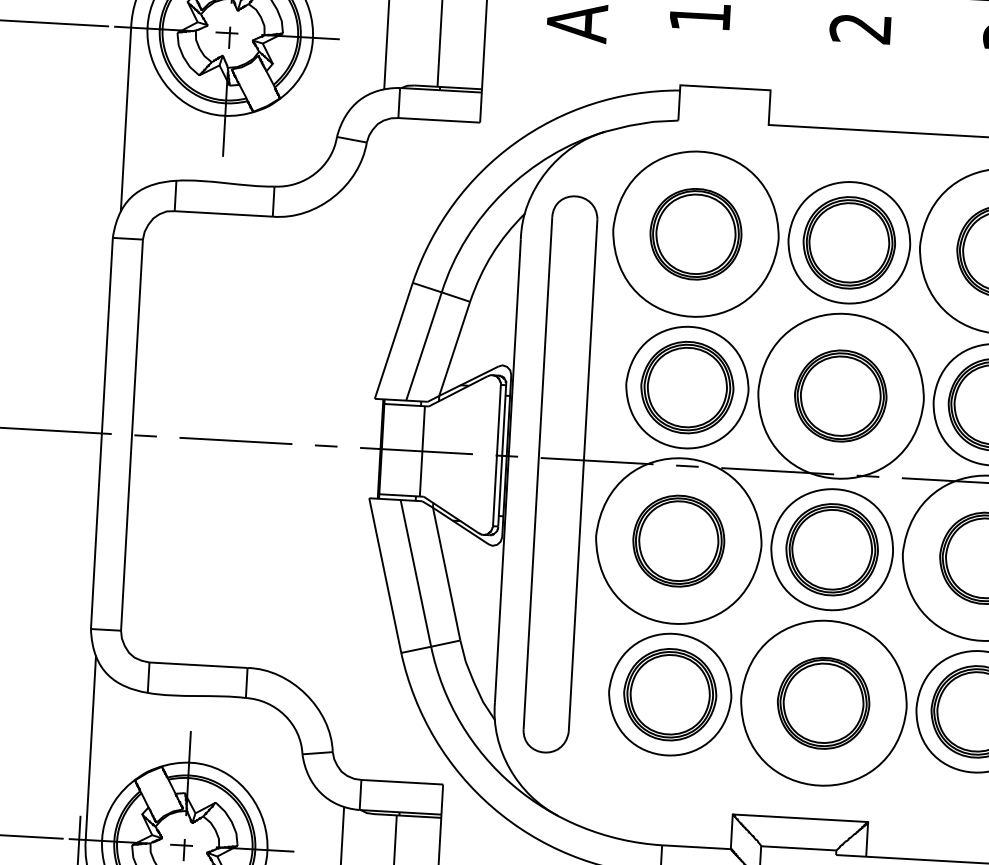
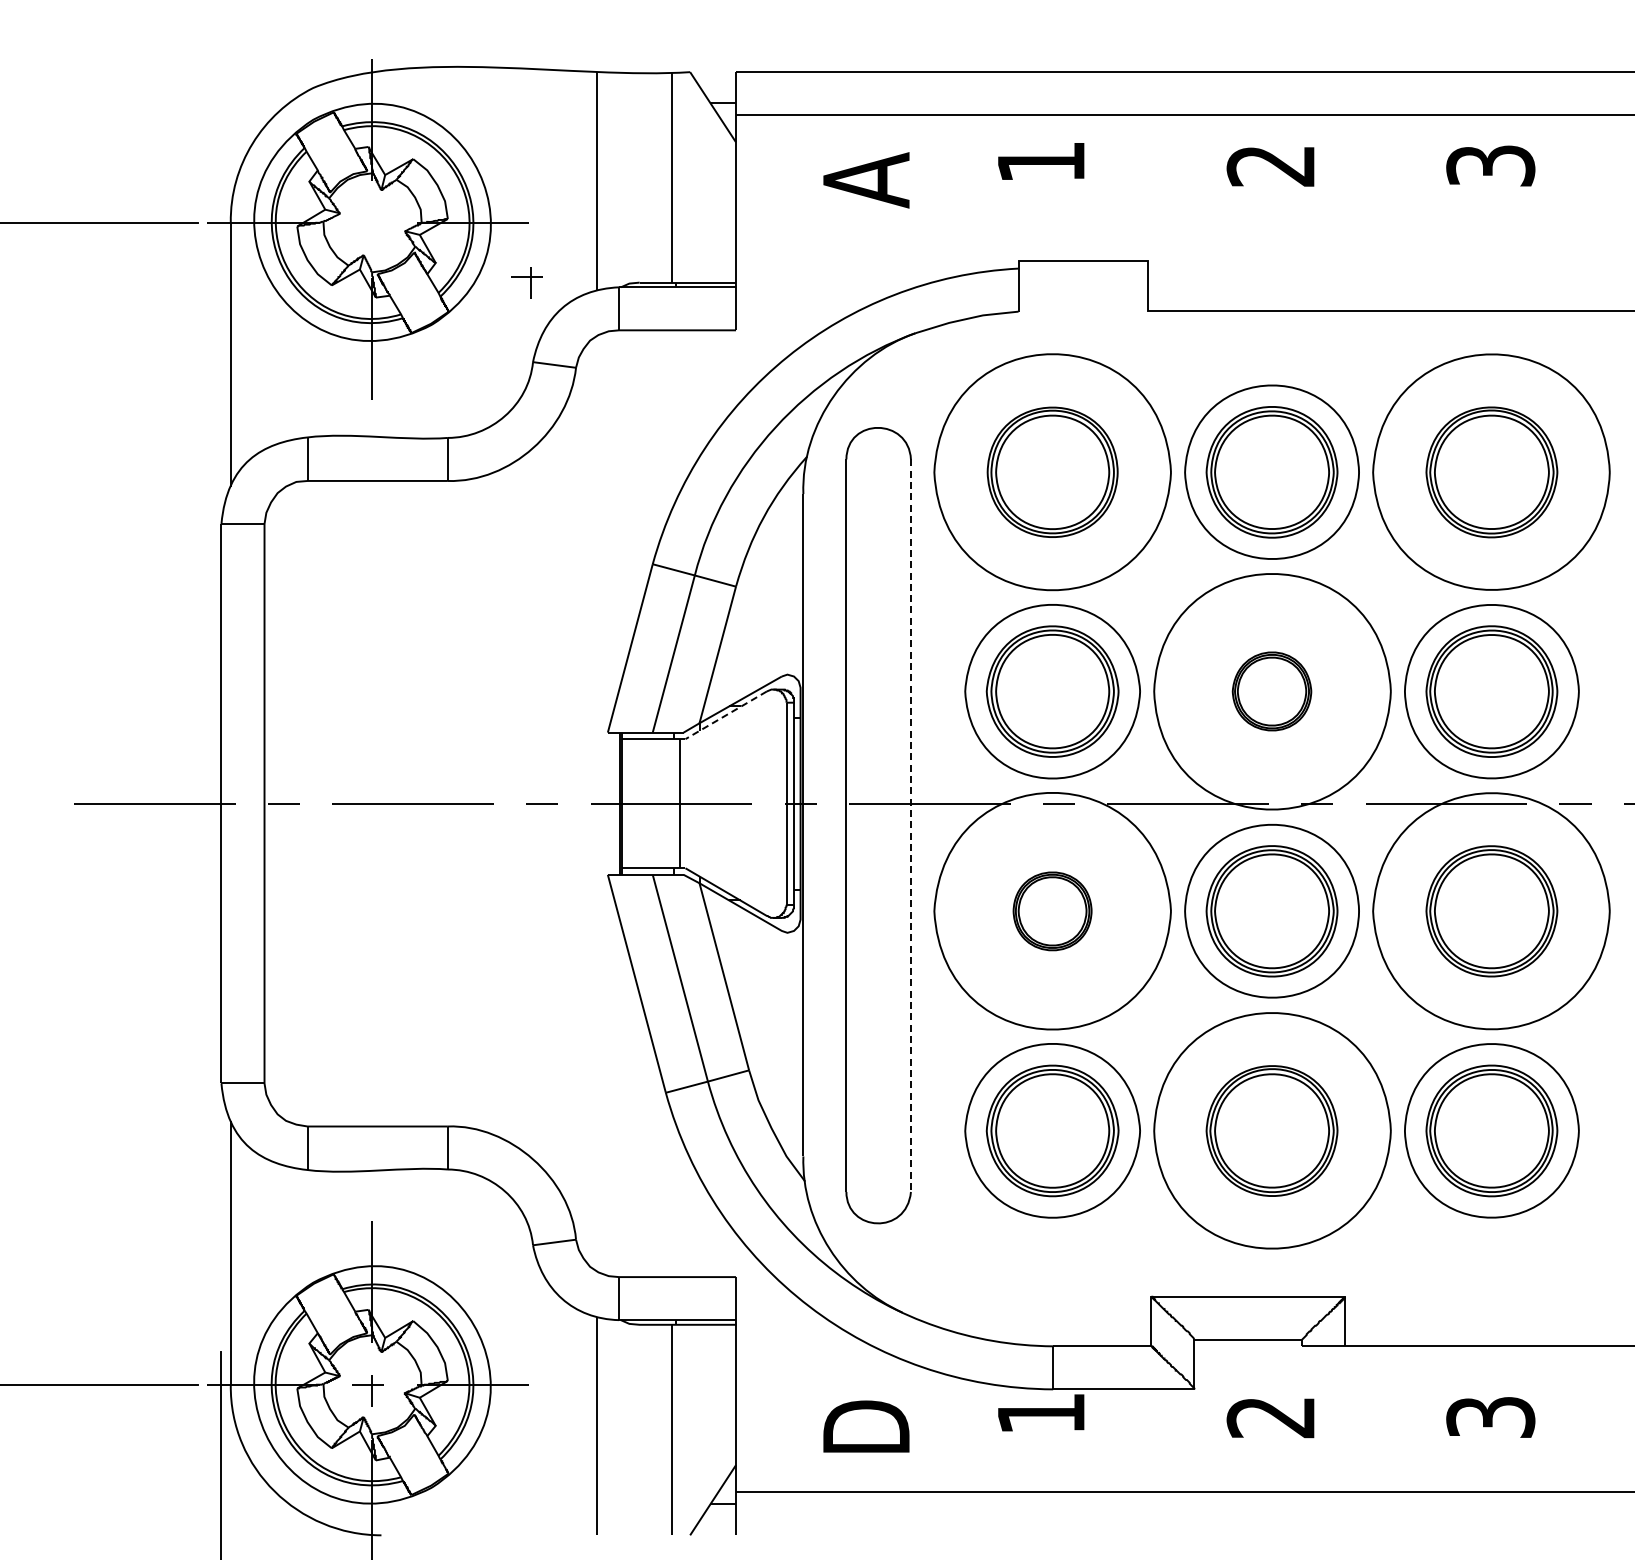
part: (226, 37) -> (526, 282), moved
line: (457, 391) -> (725, 715), solid -> dashed
part: (840, 396) -> (1271, 691), size x0.6
line: (582, 476) -> (910, 826), solid -> dashed
part: (678, 541) -> (1052, 911), size x0.6

